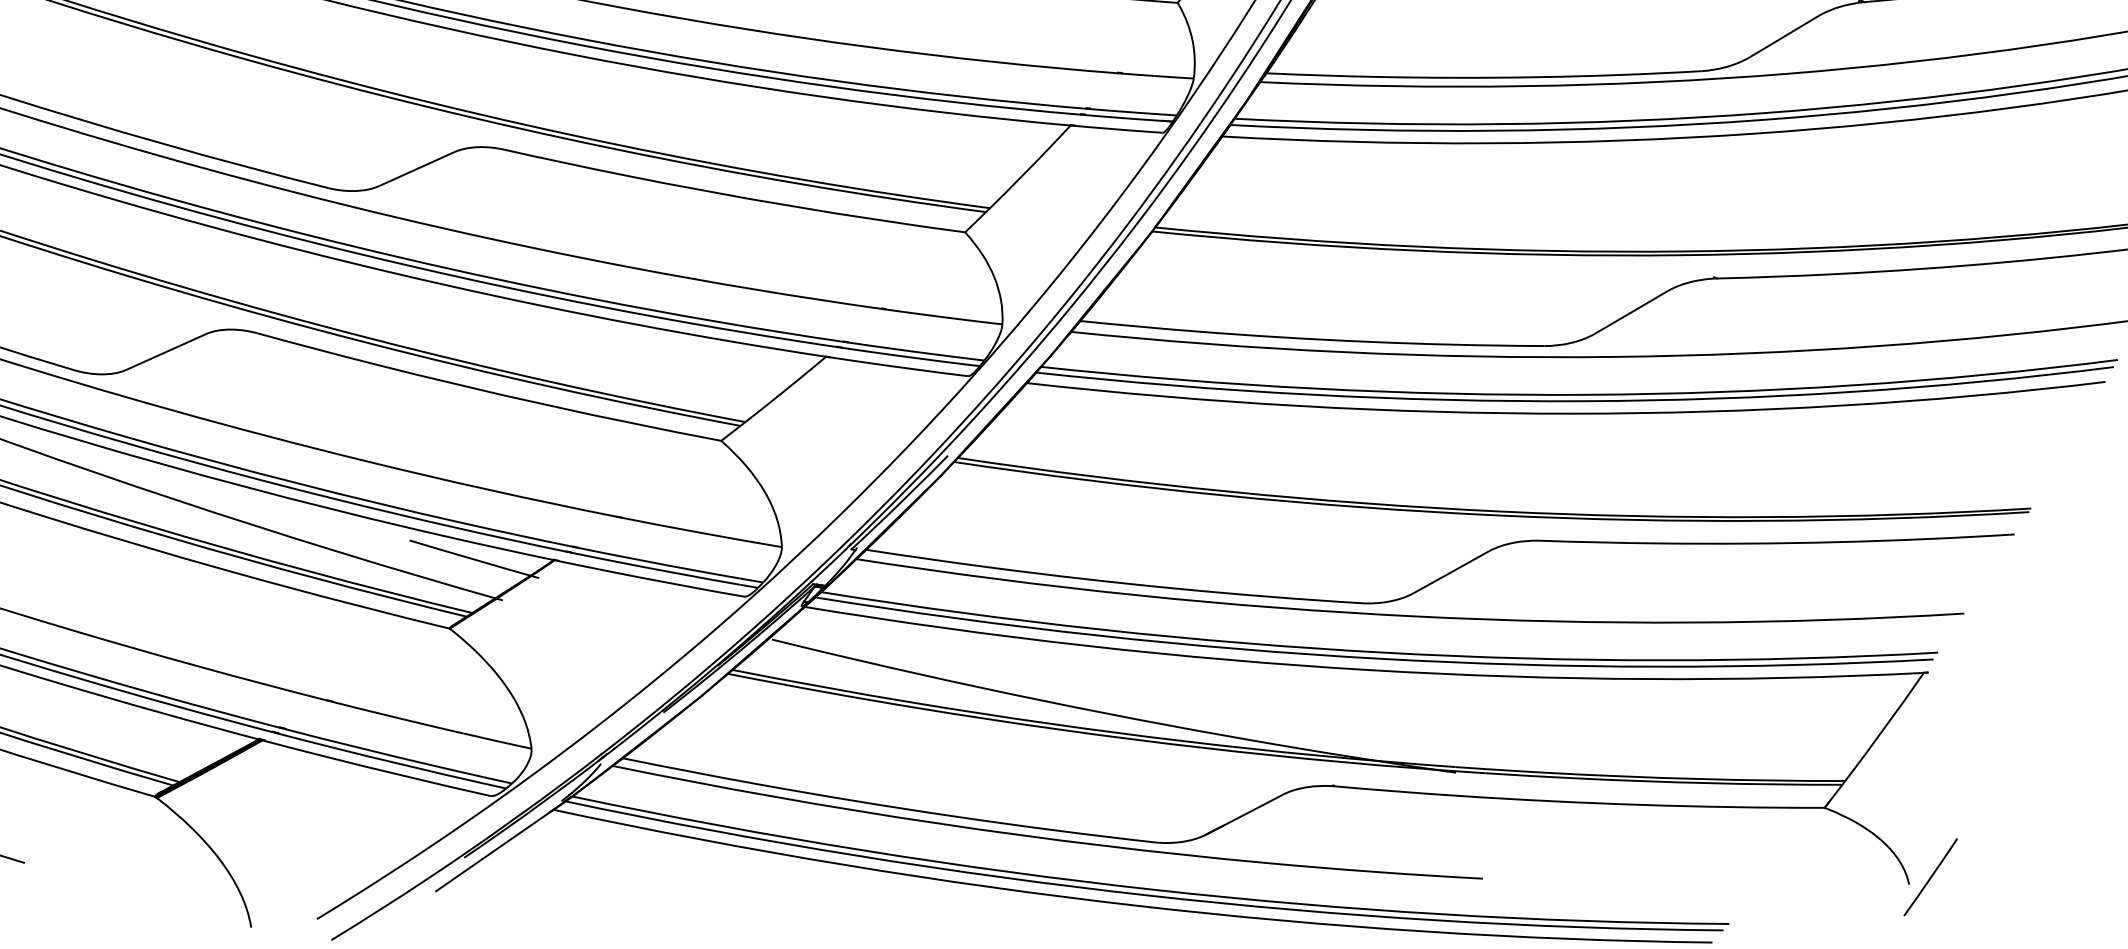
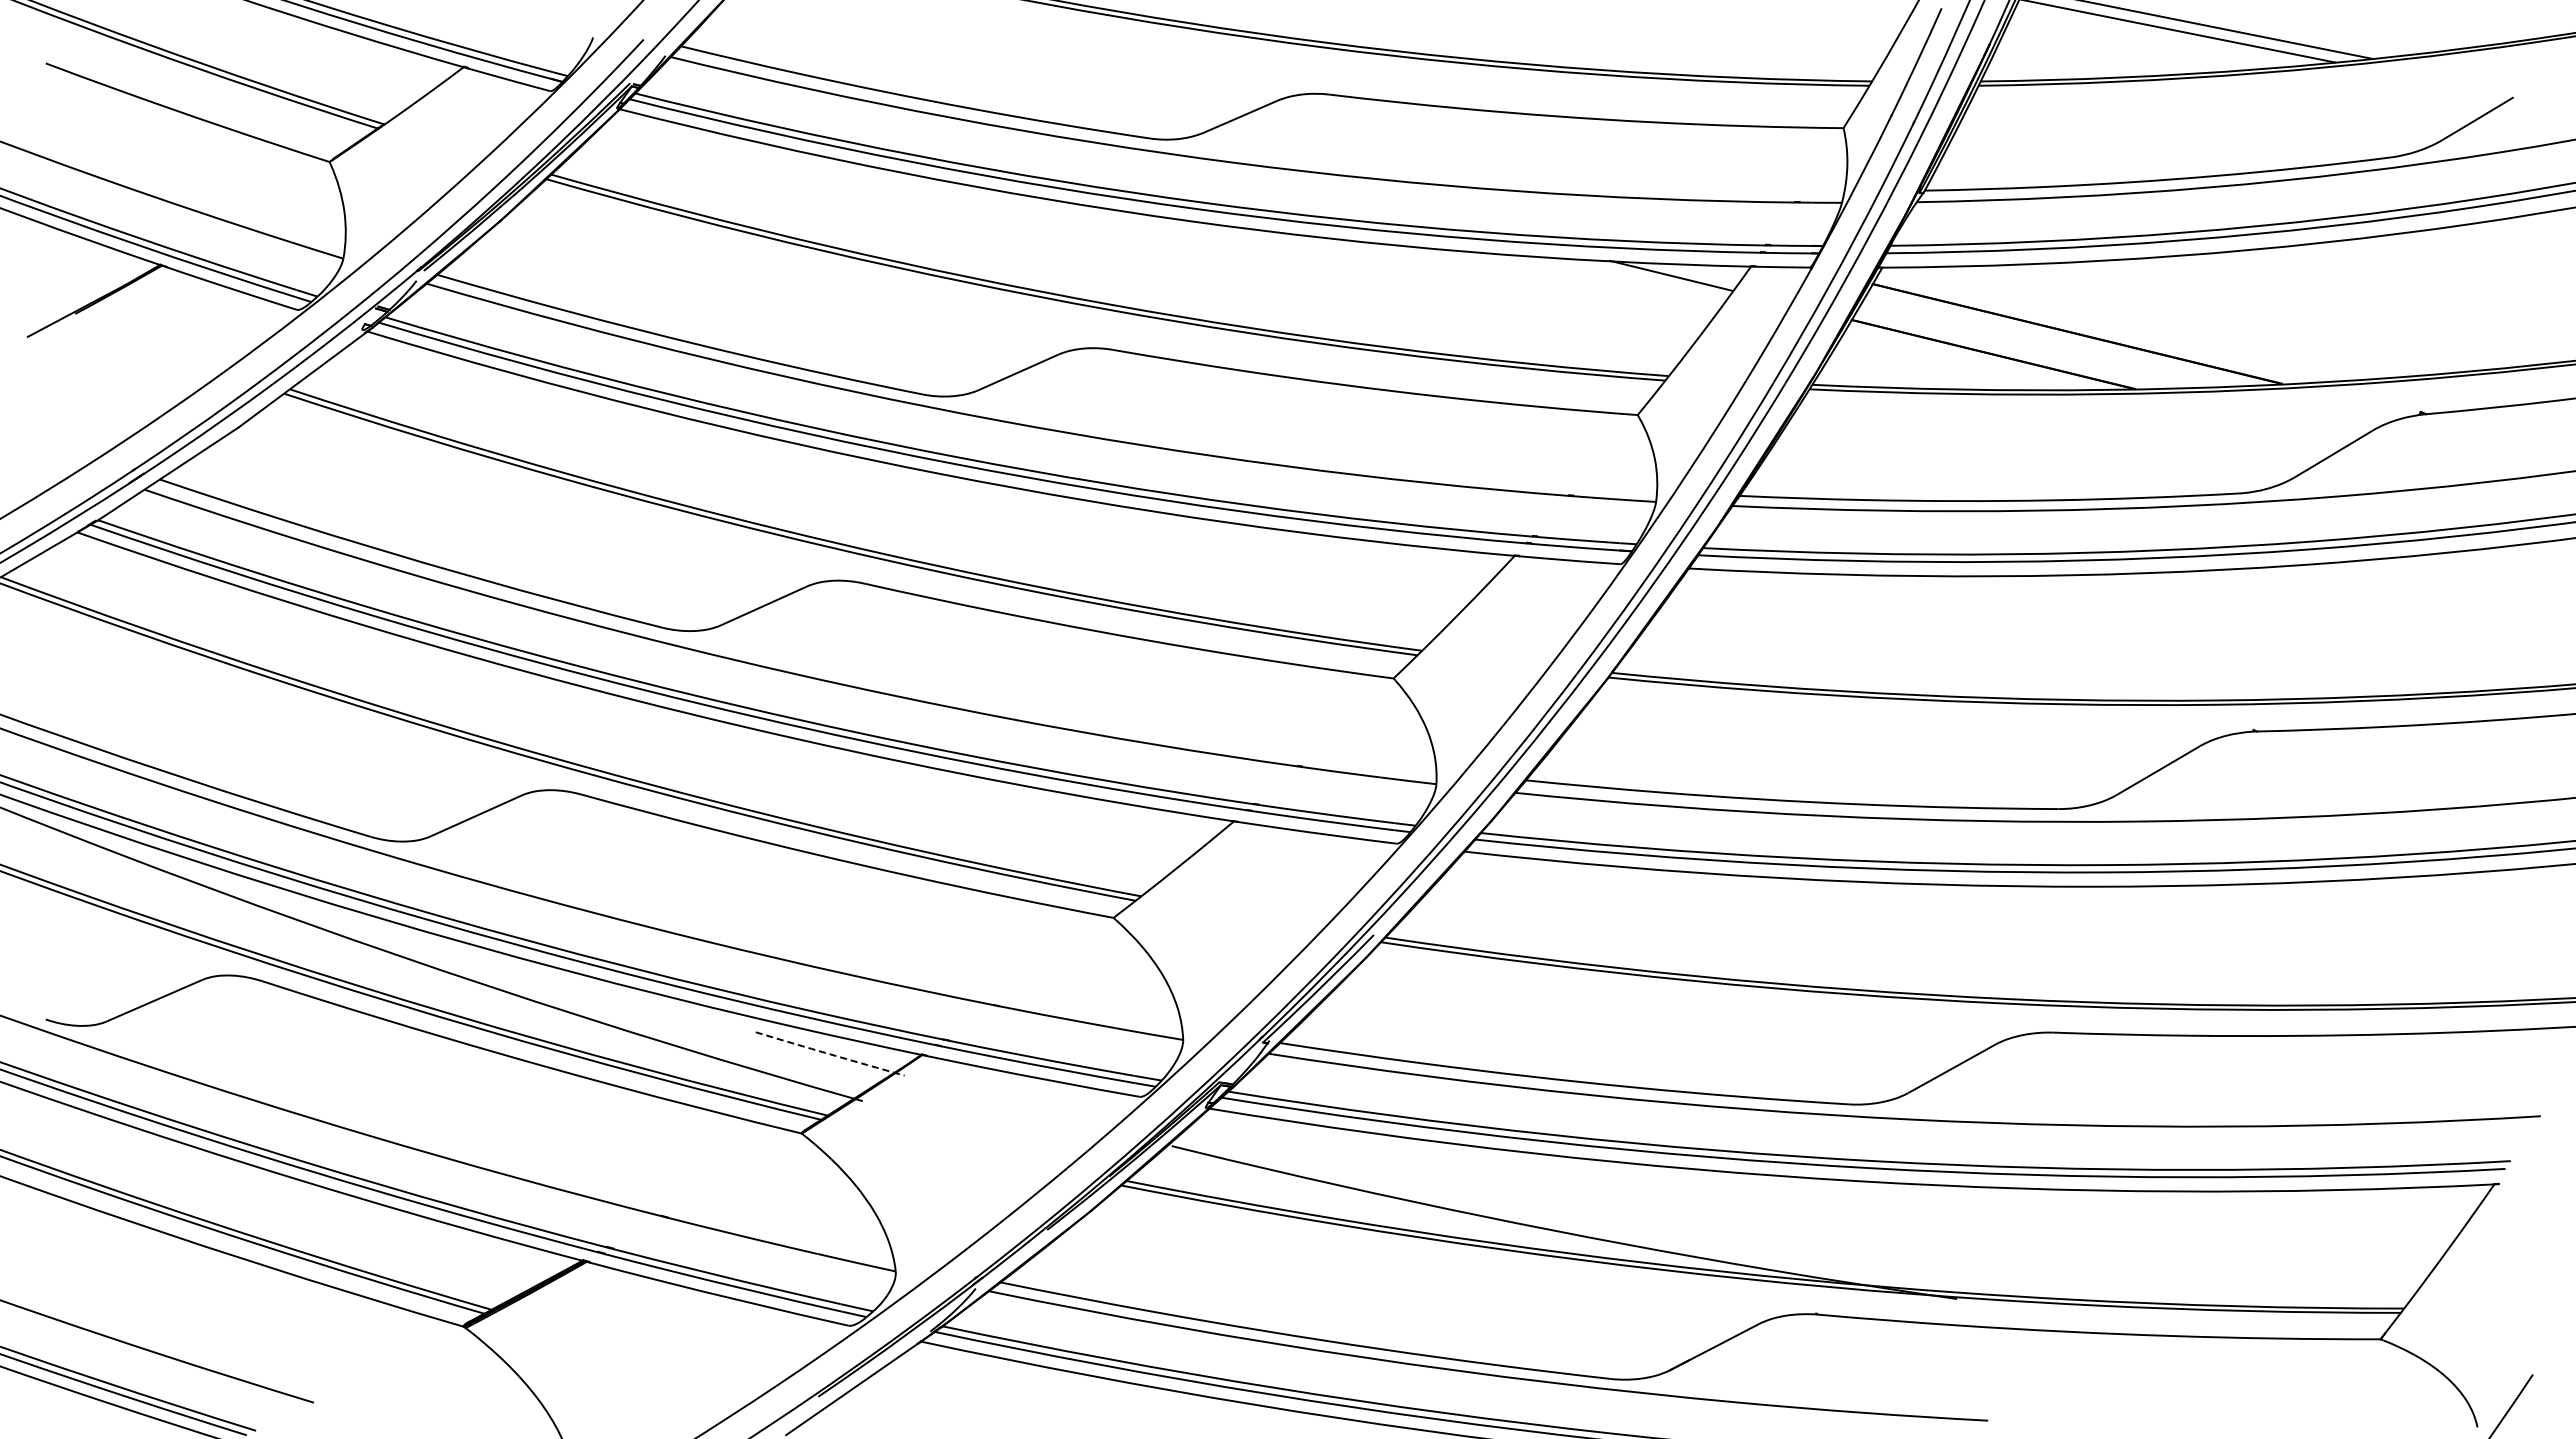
arc: (474, 559) -> (830, 1054), solid -> dashed

